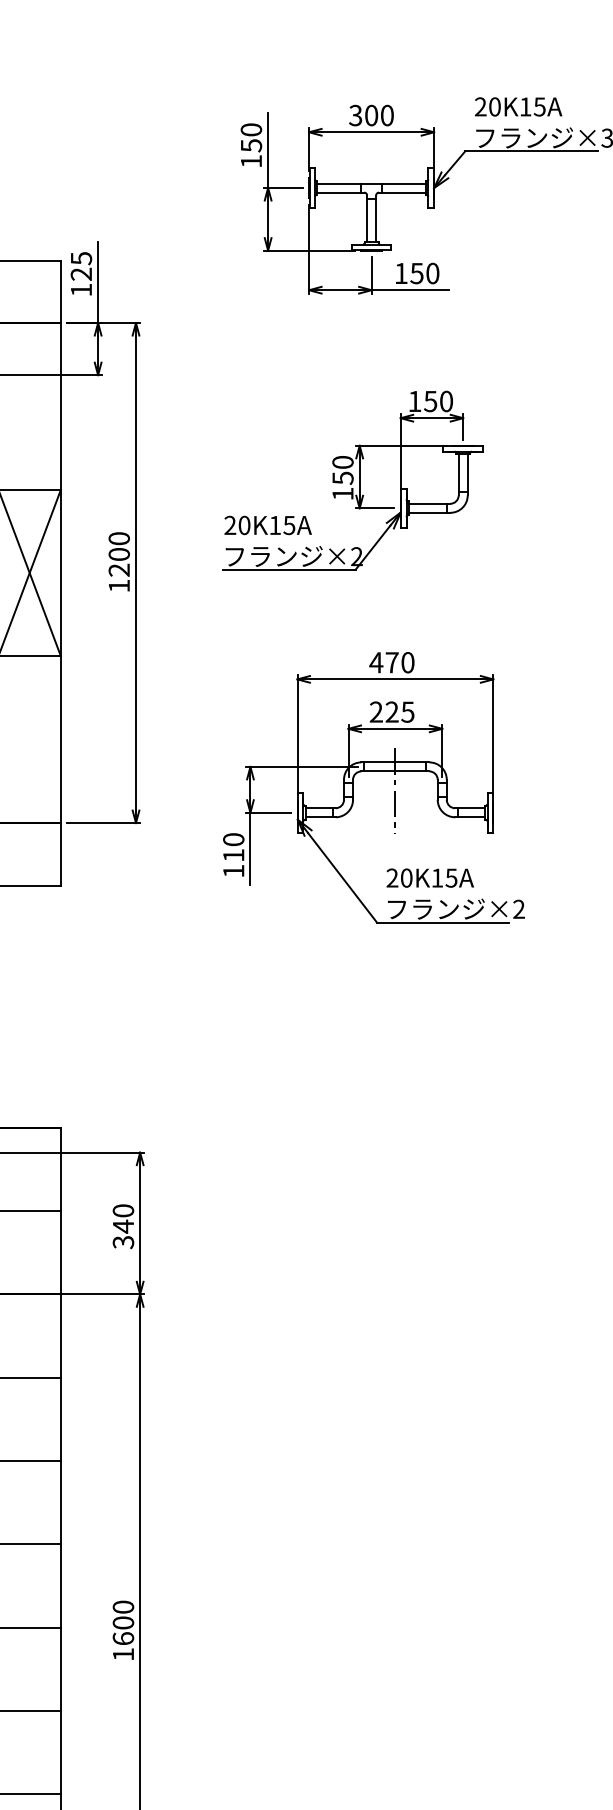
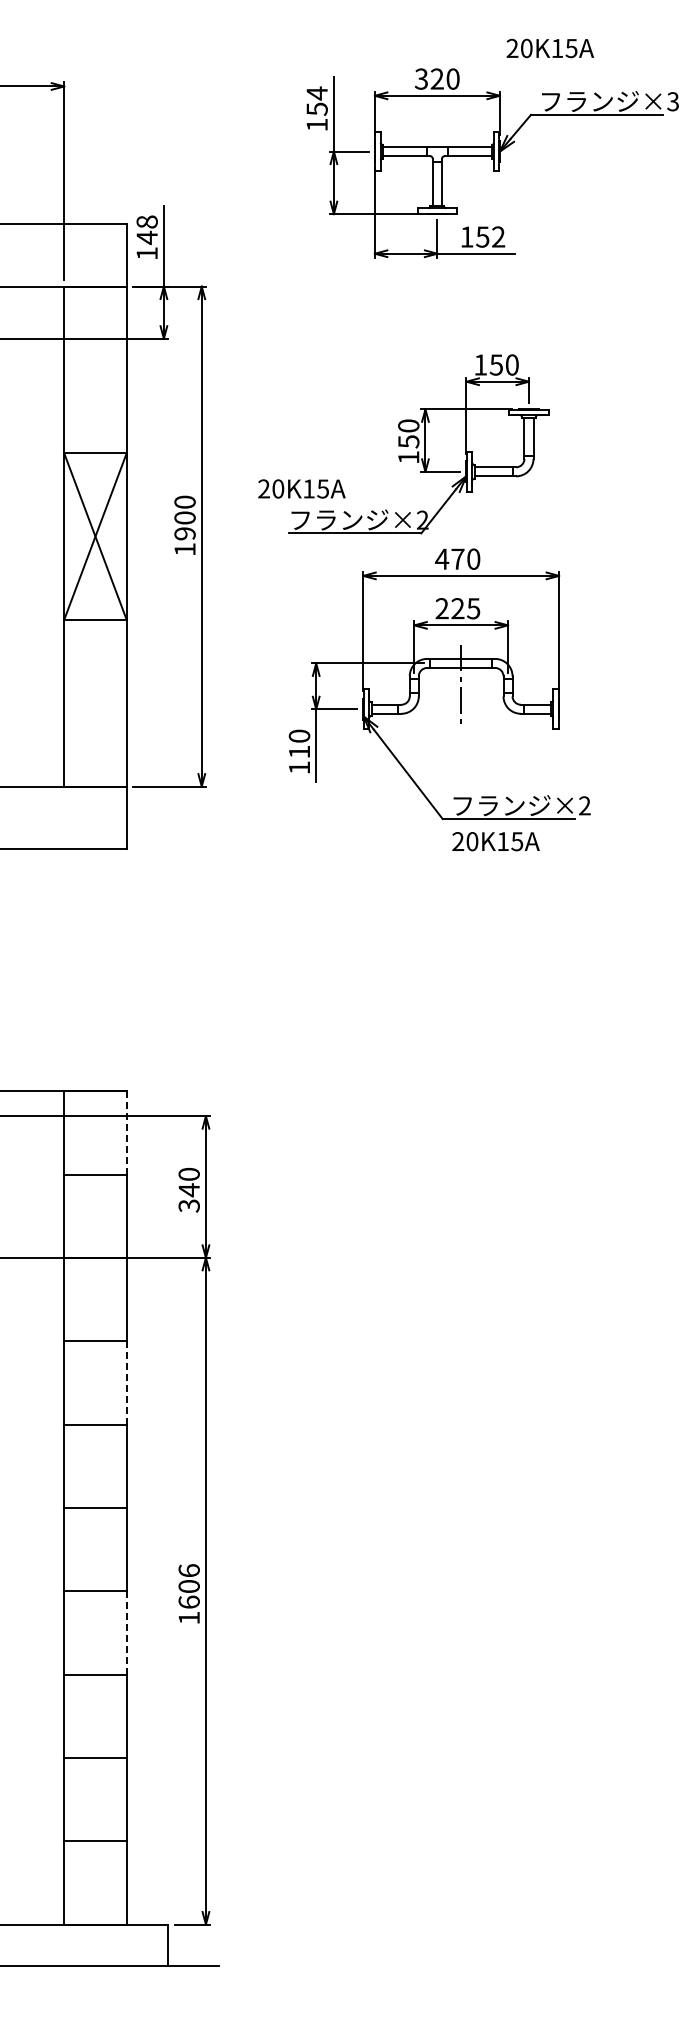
text: (518, 106) -> (550, 48), moved
text: (370, 114) -> (436, 78), 300 -> 320
text: (250, 129) -> (316, 93), 150 -> 154
text: (80, 266) -> (146, 230), 125 -> 148
text: (432, 272) -> (498, 236), 150 -> 152
text: (267, 524) -> (301, 488), moved
text: (118, 569) -> (184, 533), 1200 -> 1900
part: (373, 771) -> (439, 668), moved
line: (60, 1168) -> (126, 1132), solid -> dashed
line: (60, 1418) -> (126, 1382), solid -> dashed
text: (122, 1606) -> (188, 1570), 1600 -> 1606
line: (60, 1668) -> (126, 1632), solid -> dashed

